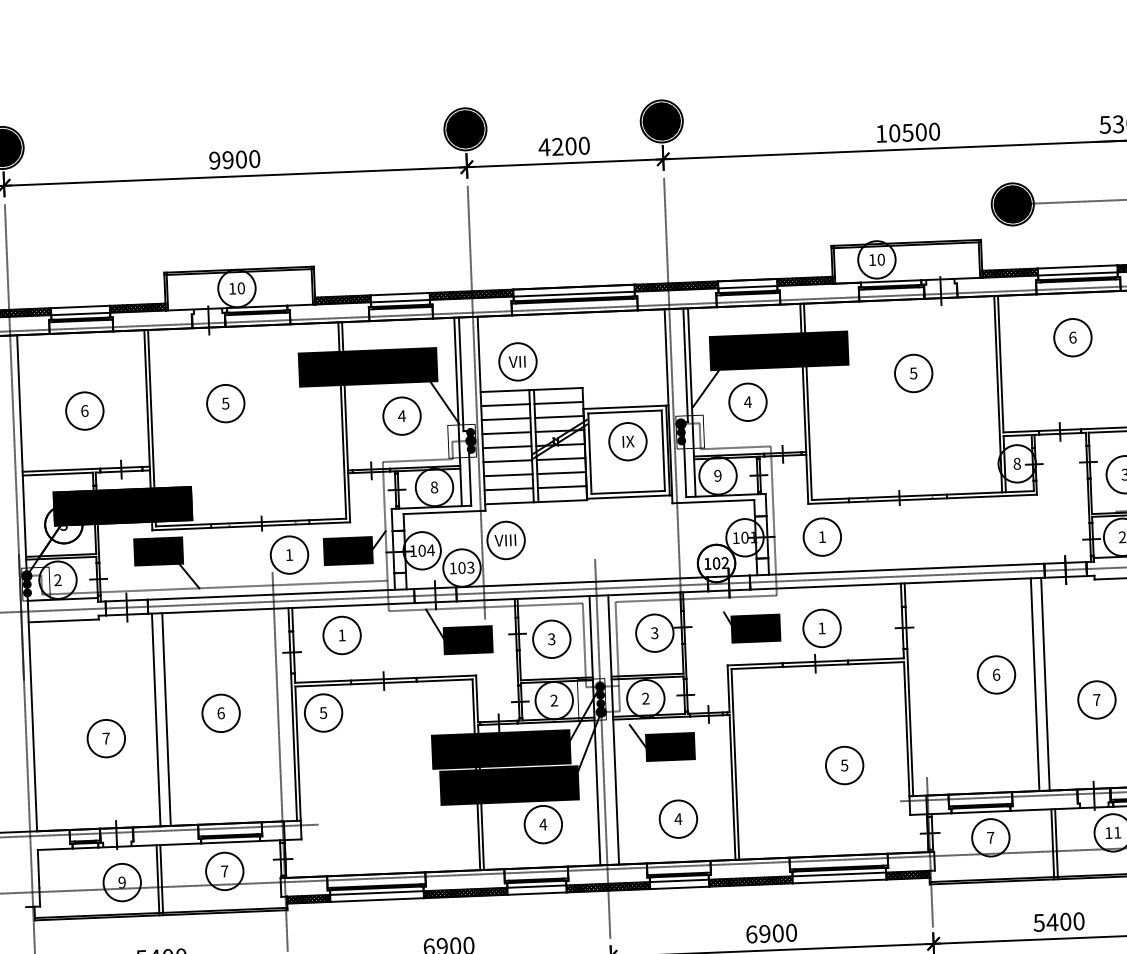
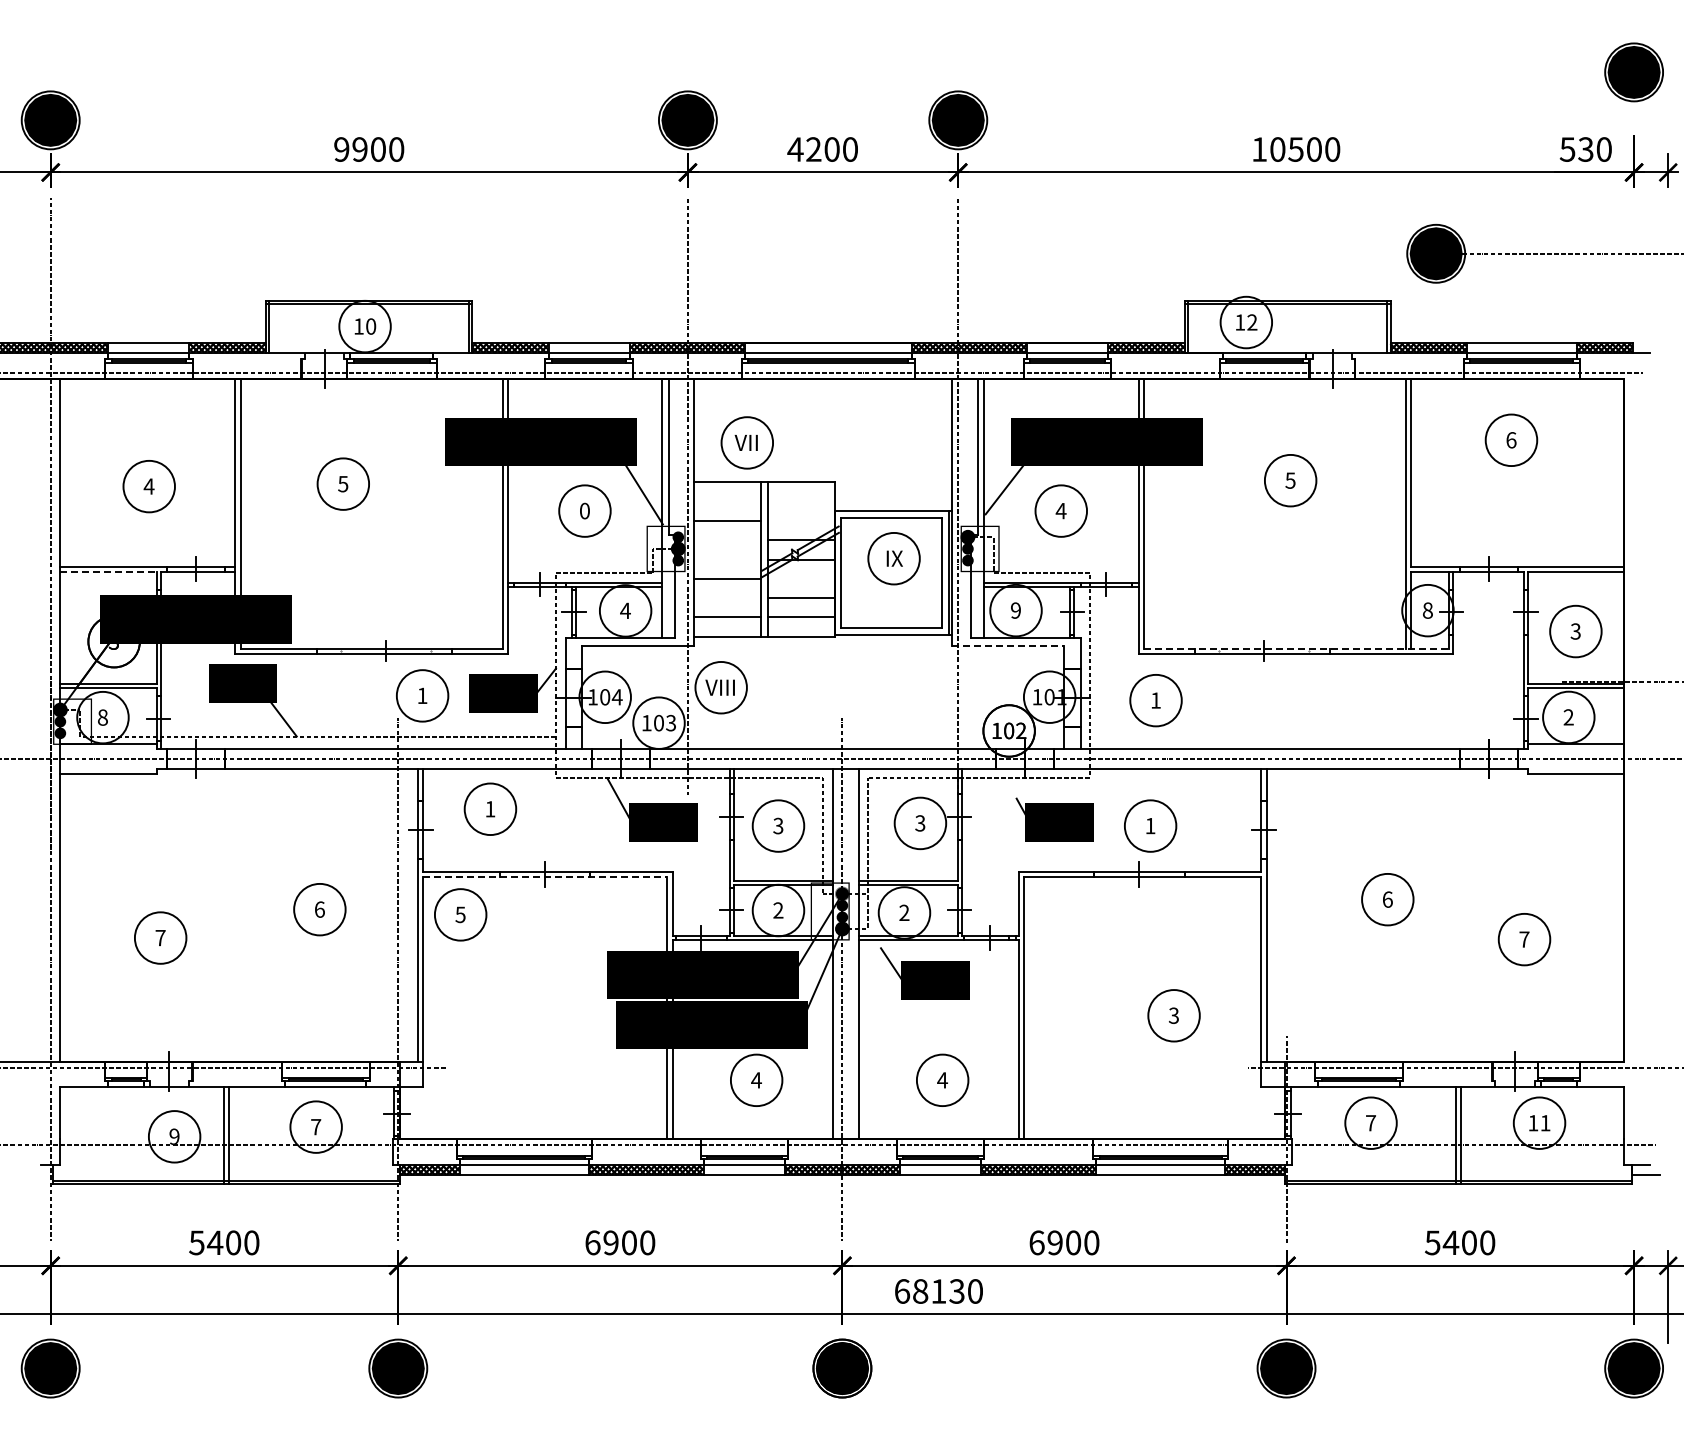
text: (881, 259) -> (1252, 322), 10 -> 12
line: (558, 402) -> (800, 501), removed
line: (505, 405) -> (727, 501), removed
text: (84, 411) -> (148, 486), 6 -> 4
text: (401, 415) -> (584, 510), 4 -> 0
line: (558, 416) -> (800, 520), removed
line: (506, 433) -> (727, 540), removed
line: (506, 447) -> (727, 559), removed
line: (560, 458) -> (800, 578), removed
line: (58, 473) -> (109, 571), solid -> dashed
line: (508, 475) -> (727, 598), removed
text: (434, 487) -> (625, 610), 8 -> 4
line: (922, 495) -> (1296, 649), solid -> dashed
line: (713, 501) -> (1008, 645), solid -> dashed
text: (57, 580) -> (102, 717), 2 -> 8
line: (384, 682) -> (545, 876), solid -> dashed
line: (1045, 683) -> (1454, 914), removed
line: (1035, 684) -> (1440, 914), removed
line: (156, 719) -> (230, 914), removed
line: (166, 719) -> (244, 914), removed
text: (844, 765) -> (1173, 1015), 5 -> 3

